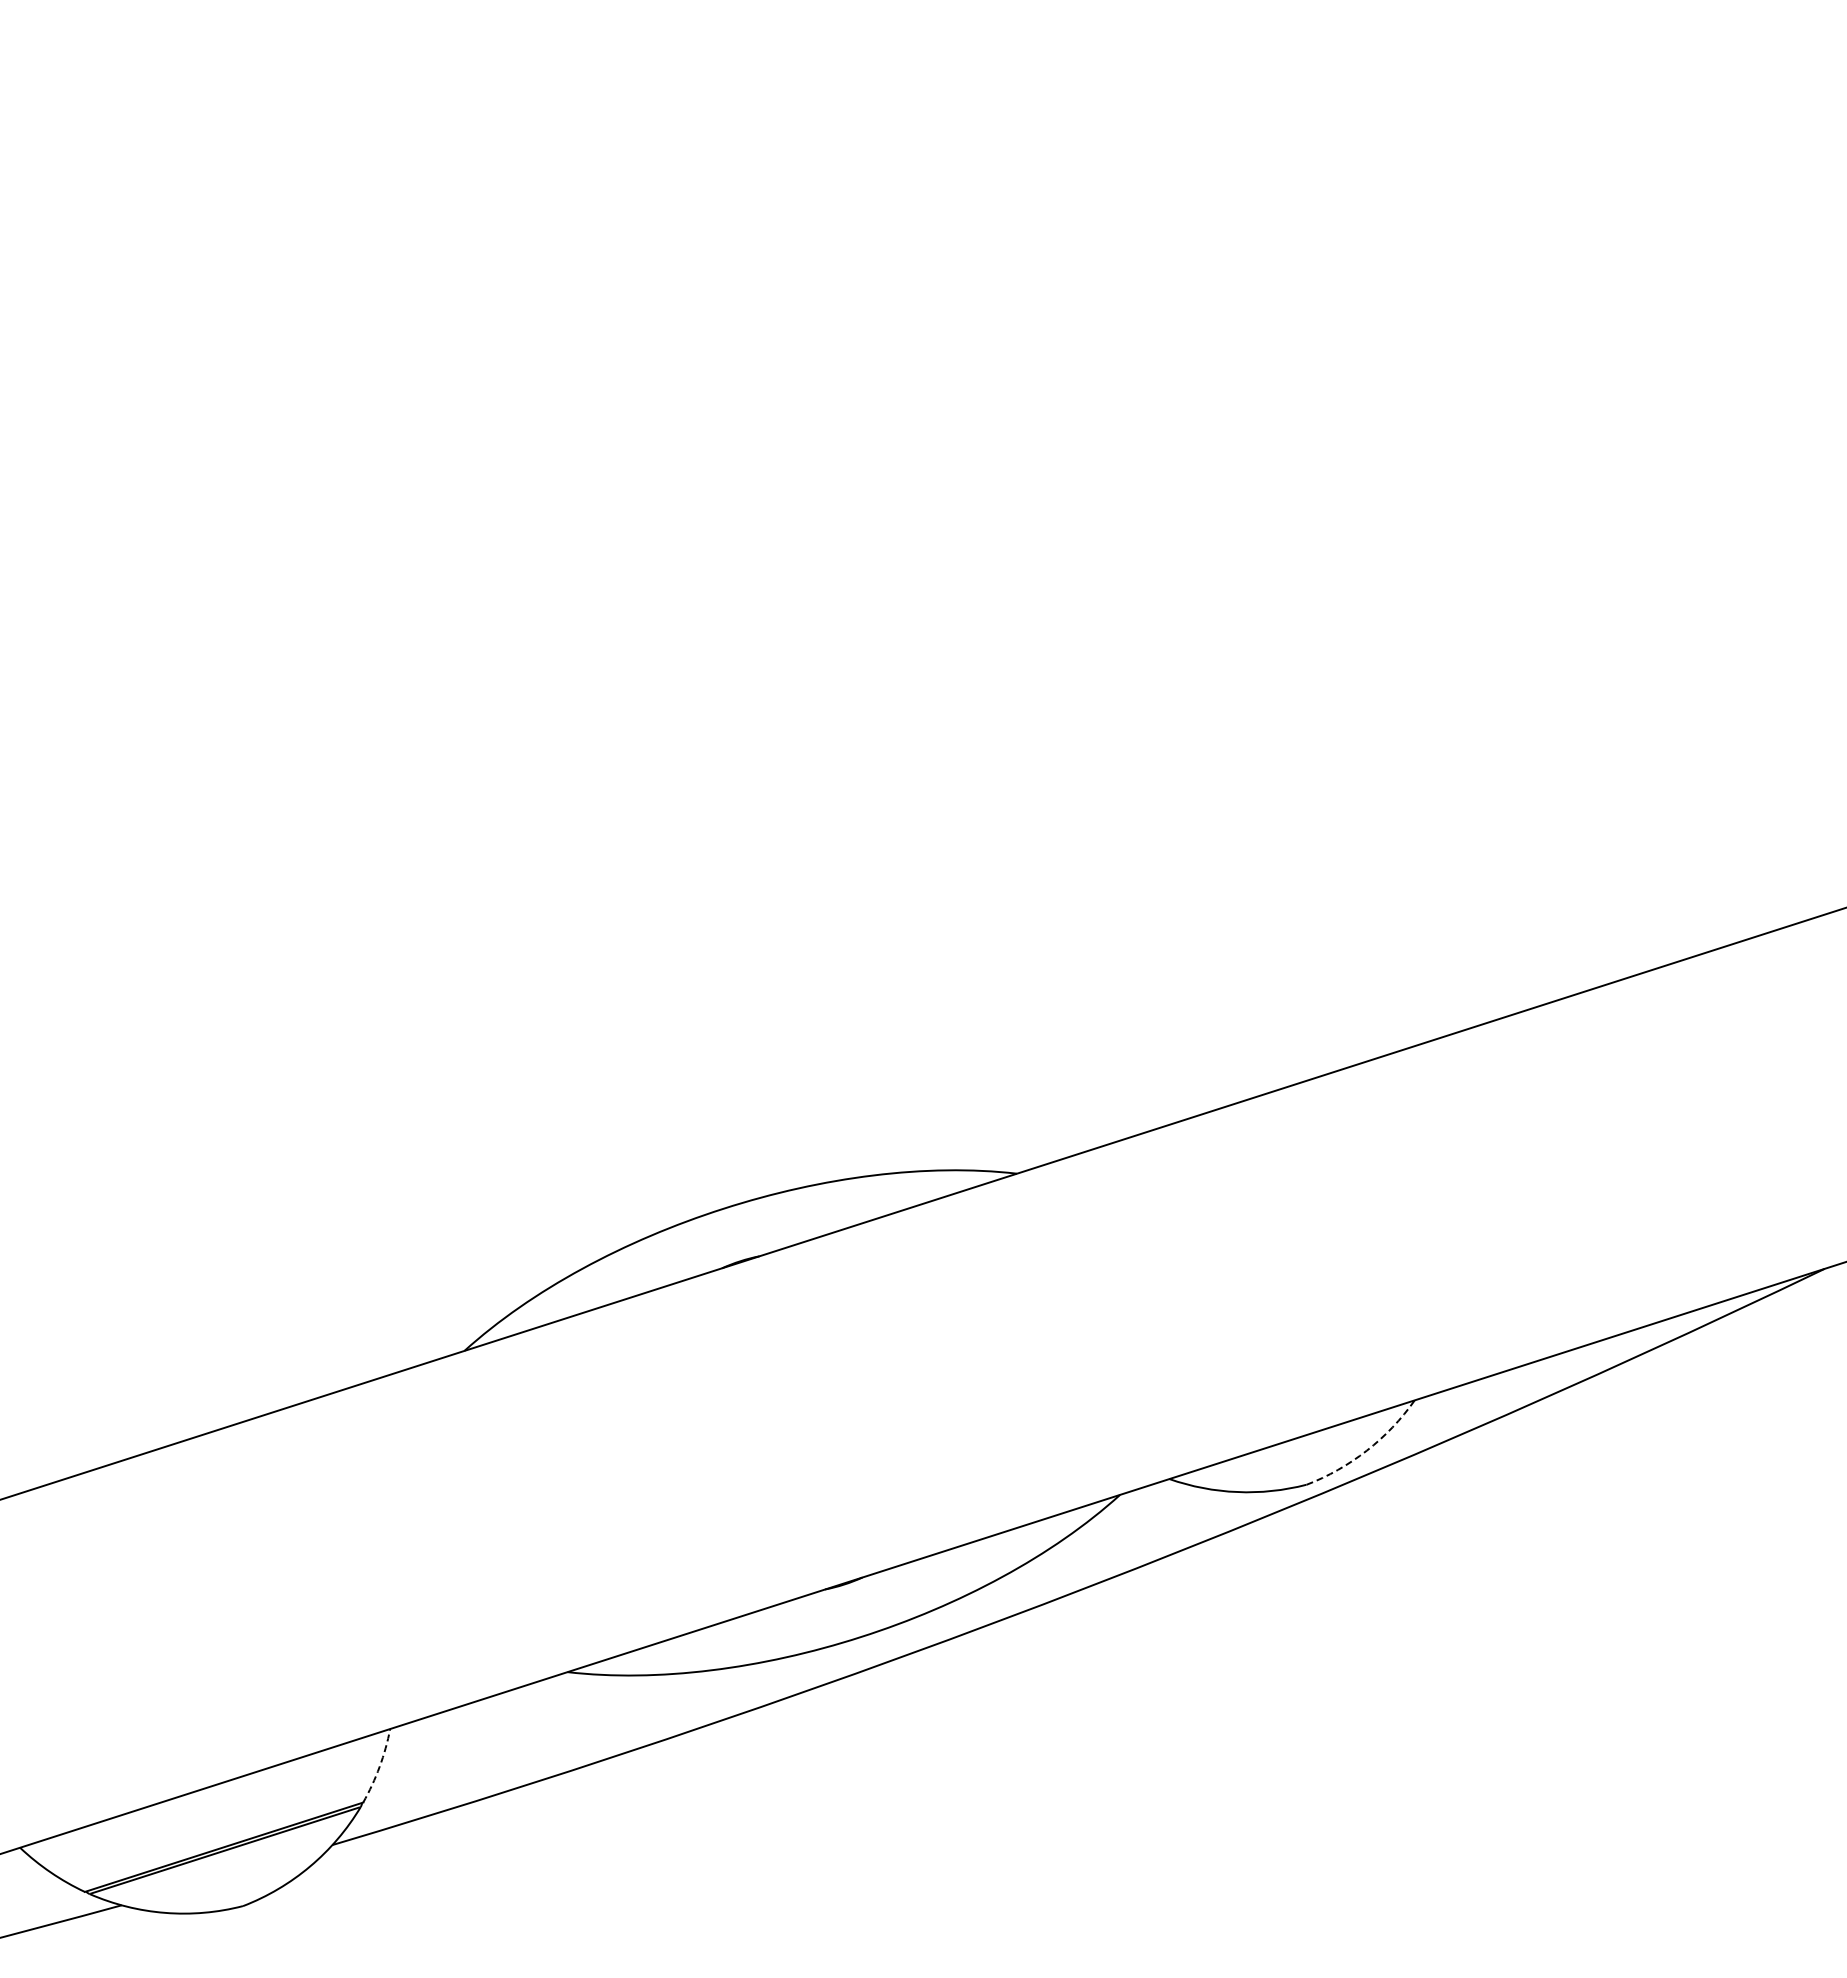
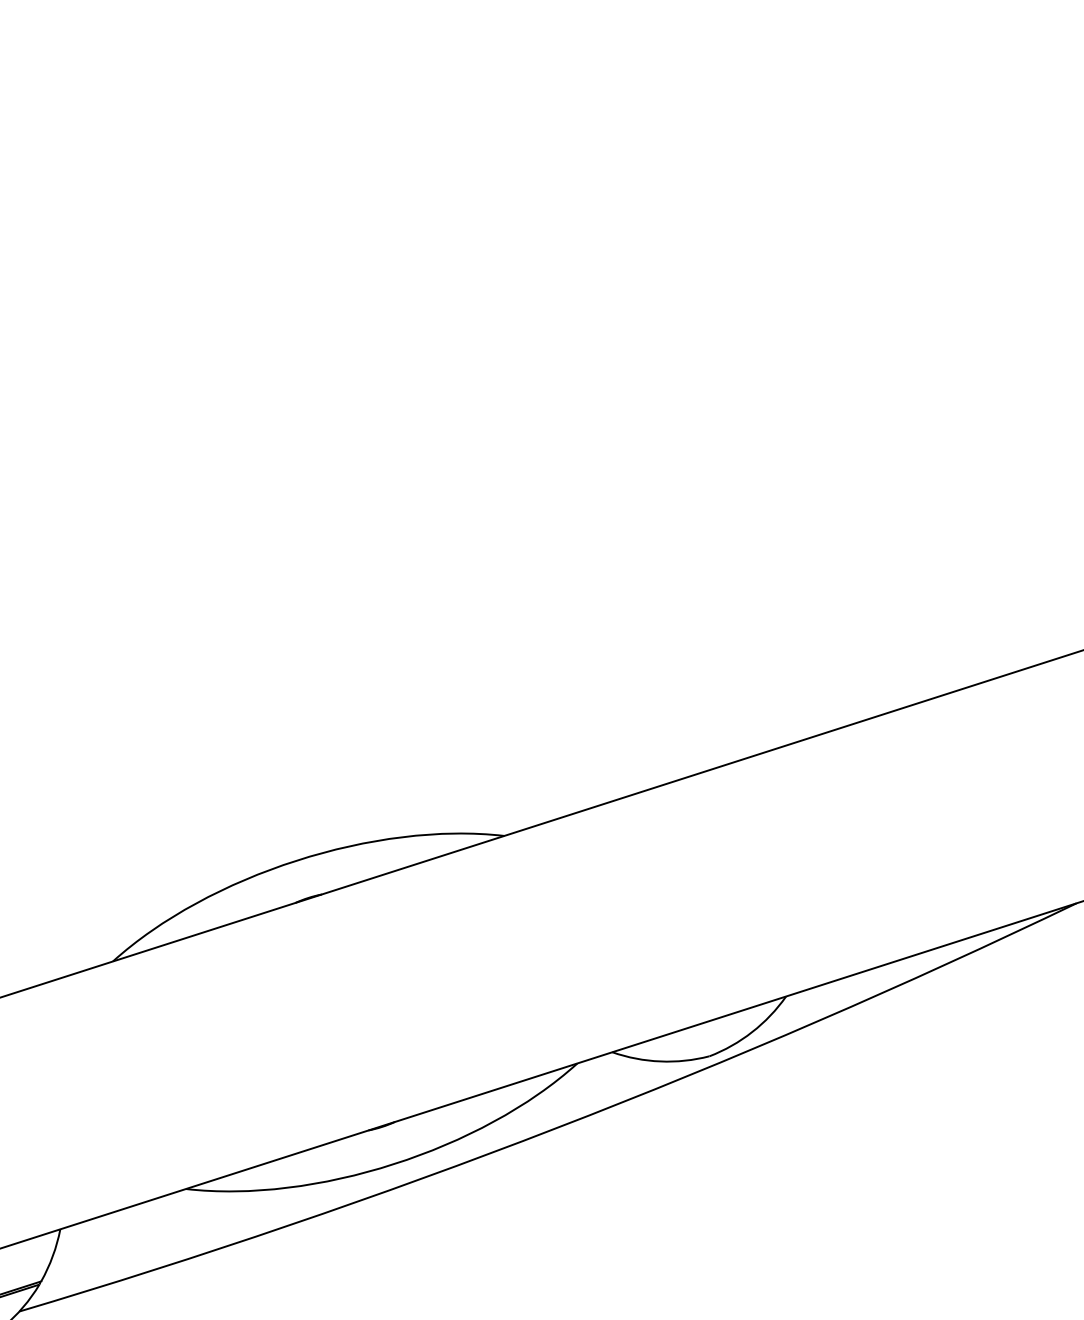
arc: (1366, 1450) -> (751, 1032), dashed -> solid
arc: (379, 1766) -> (52, 1255), dashed -> solid

